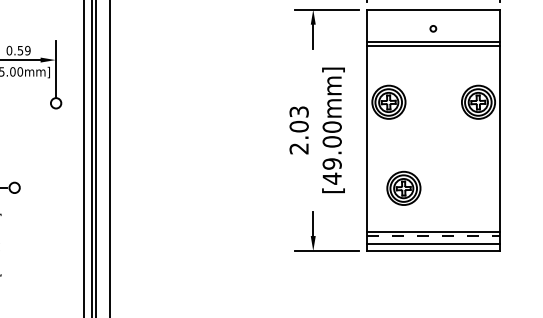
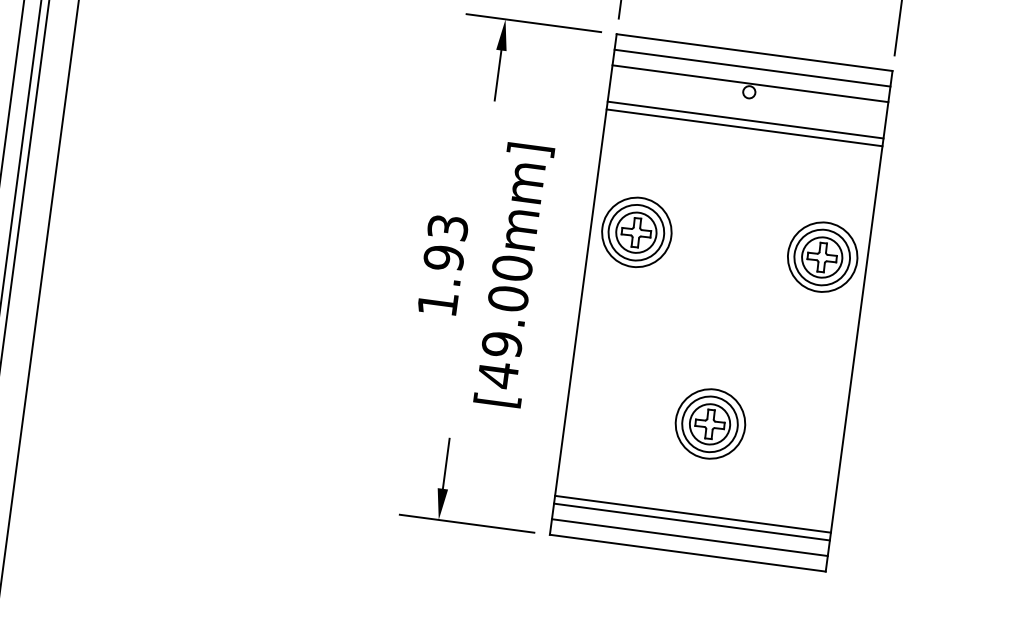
line: (432, 17) -> (750, 68), added
line: (432, 24) -> (748, 83), added
text: (298, 137) -> (439, 280), 2.03 -> 1.93
part: (403, 187) -> (709, 421), moved
line: (433, 236) -> (692, 523), dashed -> solid

